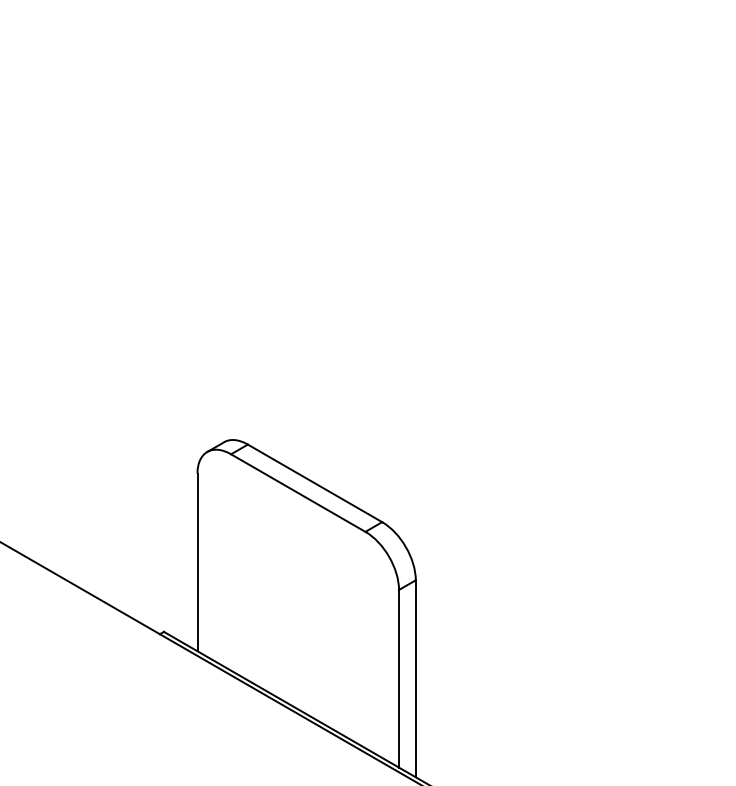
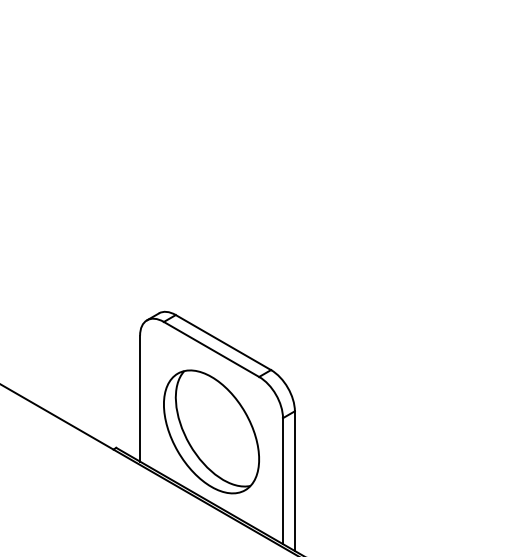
part: (298, 608) -> (211, 431), added

